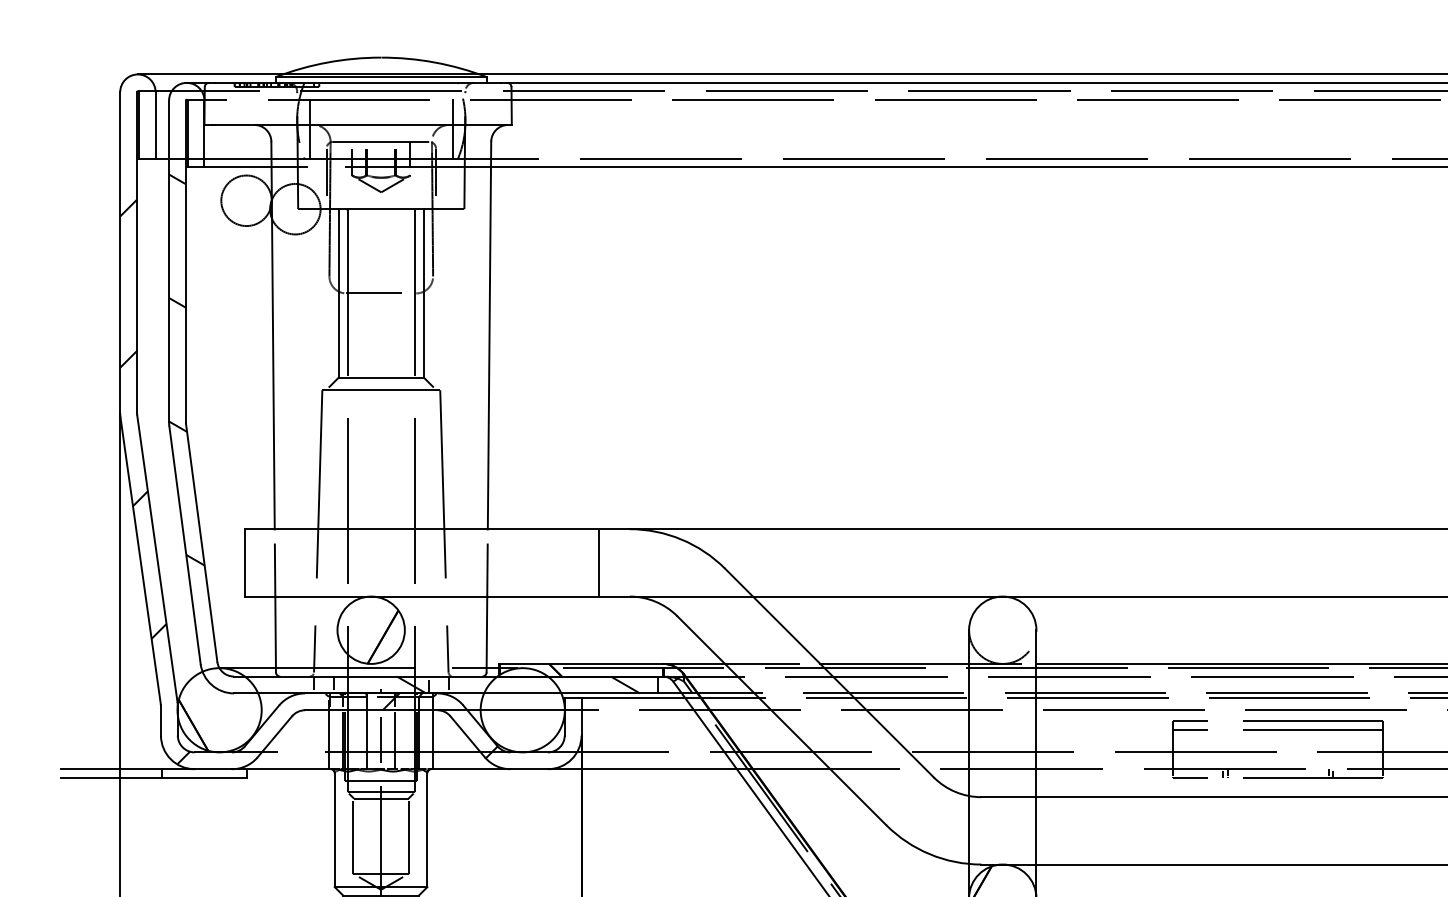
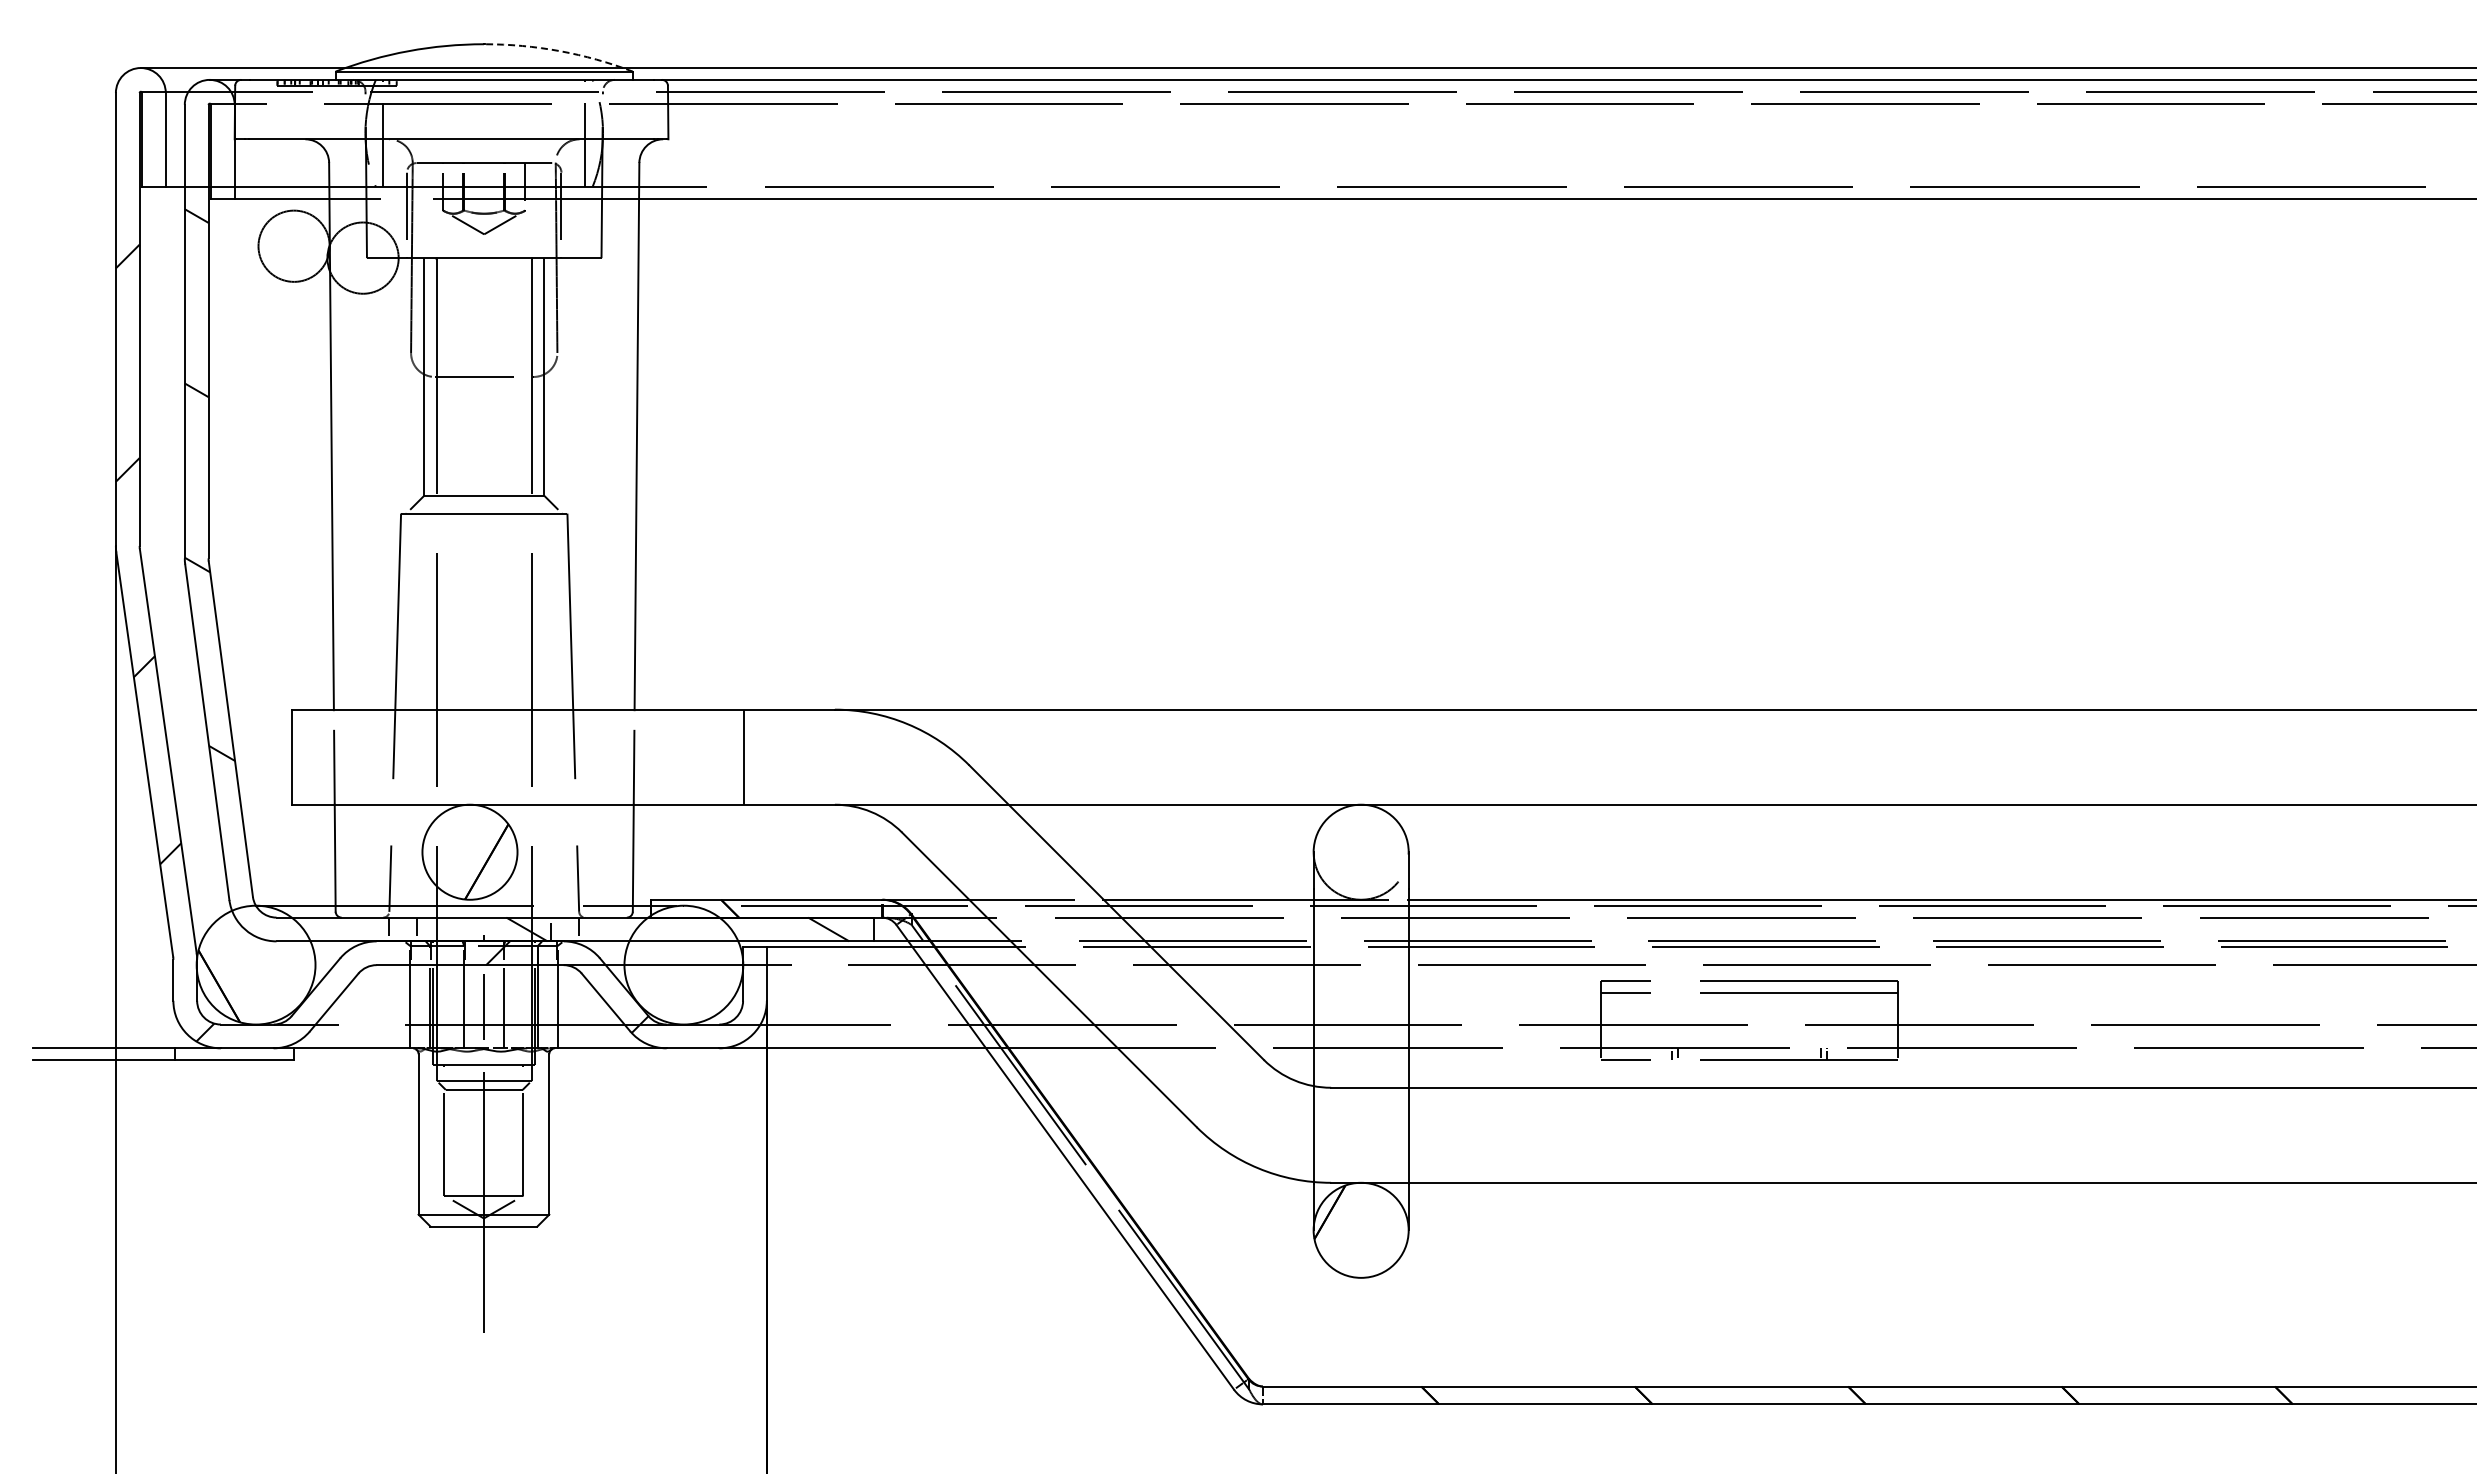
arc: (434, 62) -> (559, 51), solid -> dashed
line: (598, 562) -> (743, 756), moved

